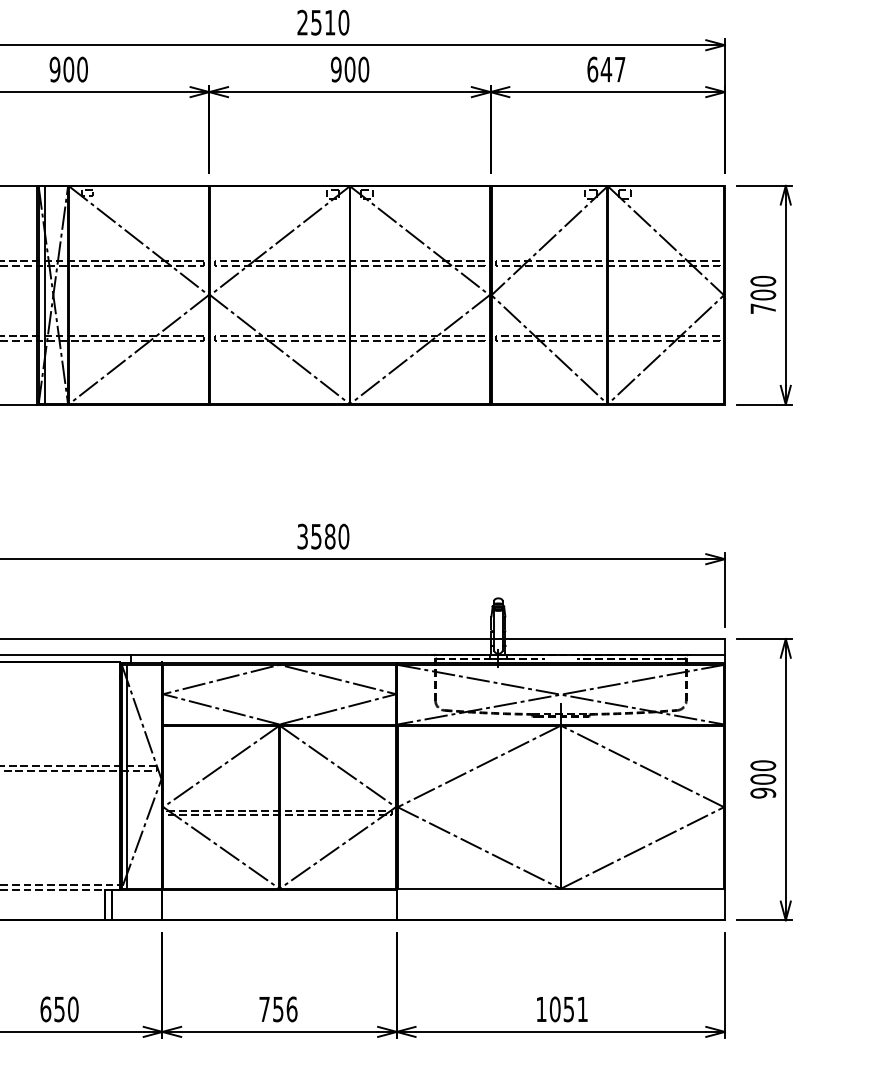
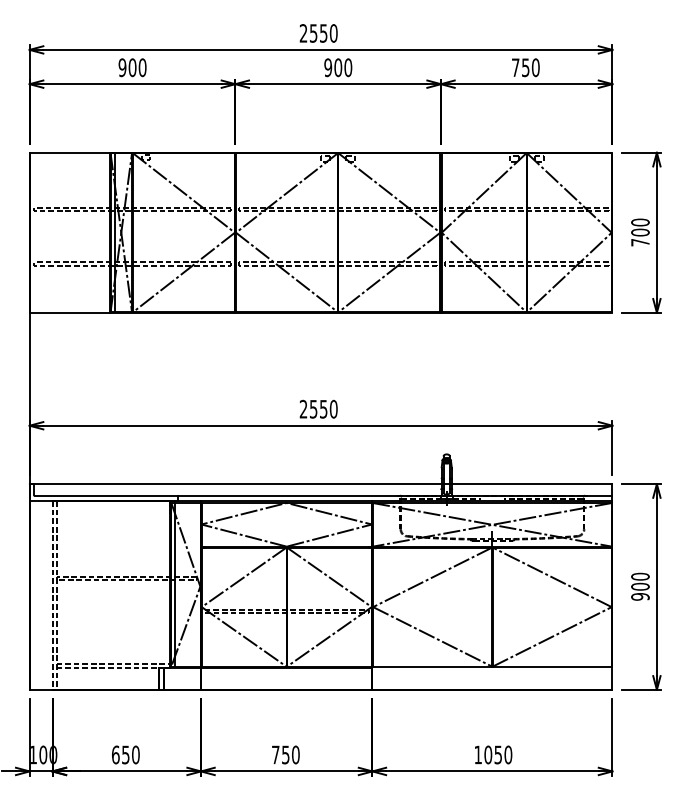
text: (329, 22) -> (323, 33), 2510 -> 2550
text: (606, 69) -> (525, 67), 647 -> 750
text: (316, 535) -> (313, 408), 3580 -> 2550
text: (291, 1008) -> (295, 754), 756 -> 750
text: (582, 1008) -> (508, 754), 1051 -> 1050

